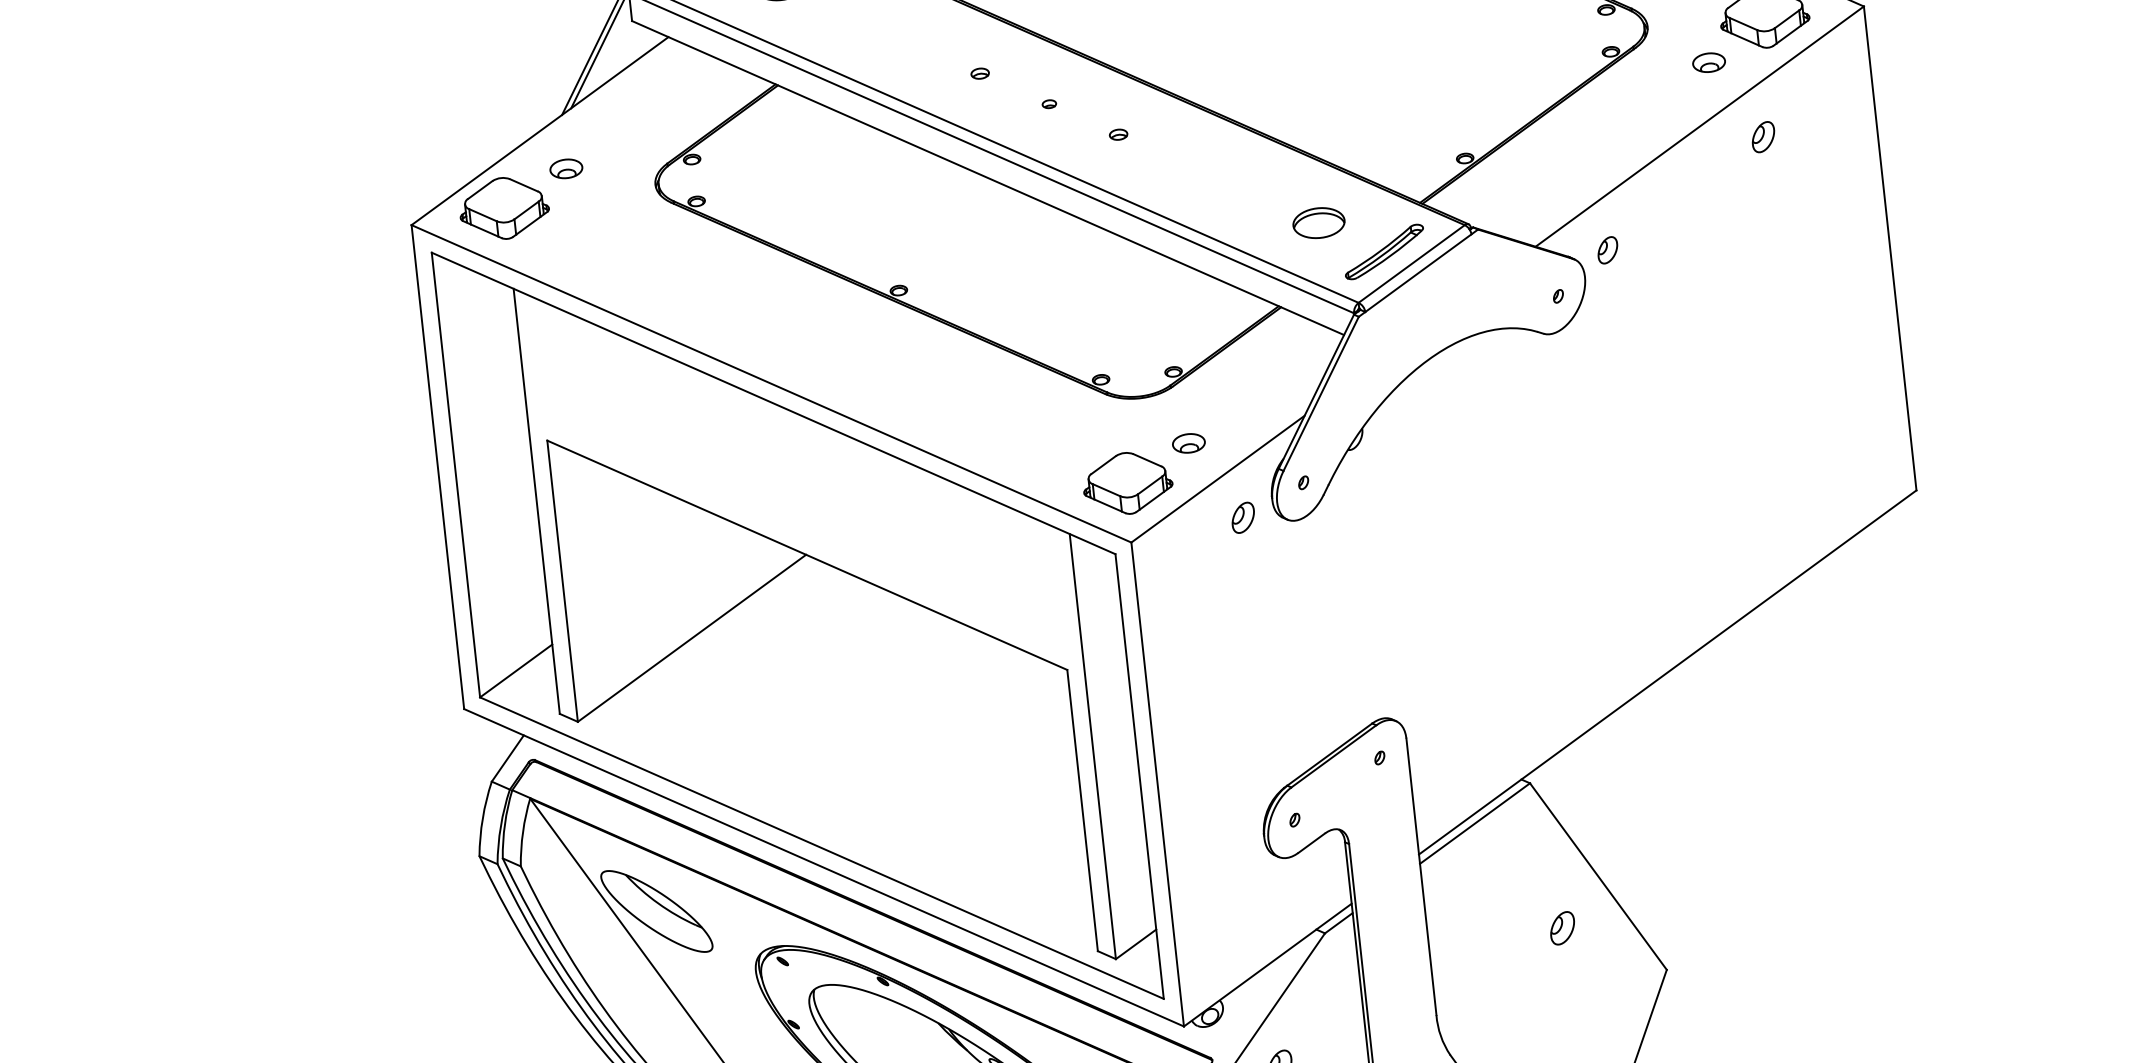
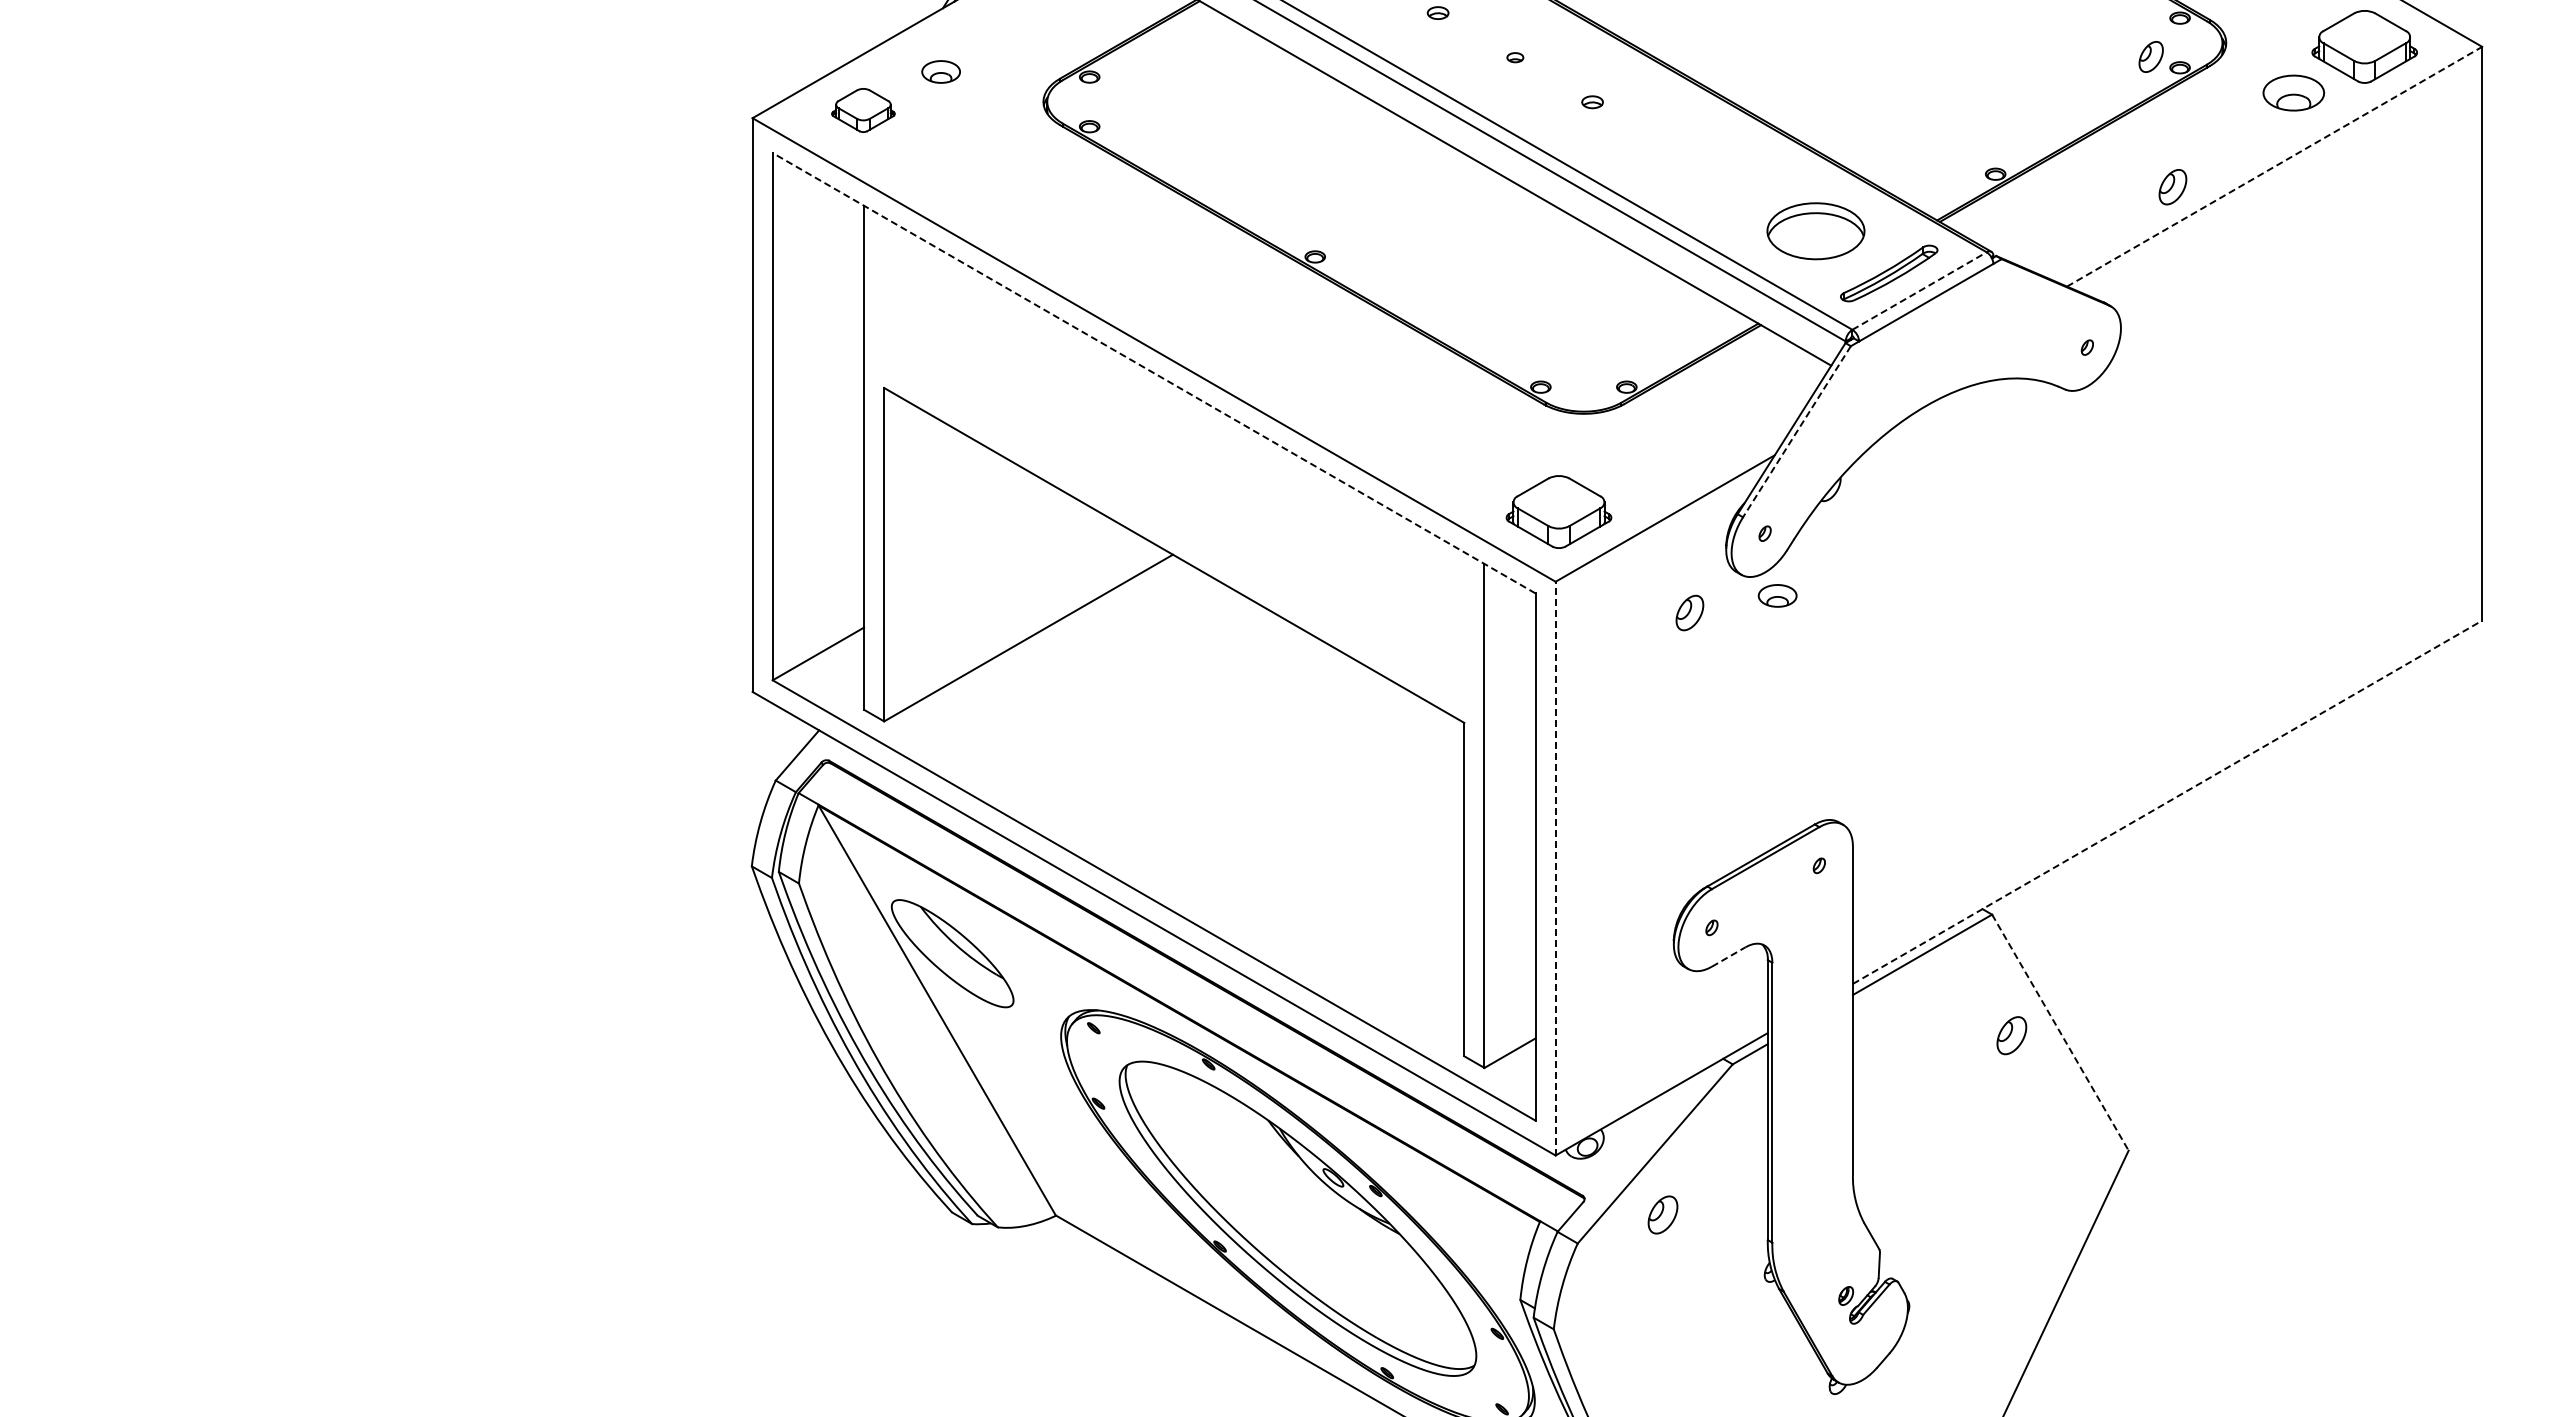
part: (1708, 62) -> (2293, 92), size x1.6
line: (1699, 126) -> (2274, 166), solid -> dashed
part: (1763, 137) -> (2172, 187), moved
part: (504, 208) -> (863, 110), size x0.6
part: (1319, 223) -> (1816, 231), size x1.6
part: (1607, 249) -> (2150, 56), moved
line: (1411, 264) -> (1919, 291), solid -> dashed
line: (1320, 394) -> (1796, 432), solid -> dashed
line: (773, 403) -> (1153, 373), solid -> dashed
part: (1188, 443) -> (1777, 595), moved
part: (1242, 517) -> (1689, 612), moved
line: (1668, 672) -> (2168, 802), solid -> dashed
line: (1157, 784) -> (1555, 868), solid -> dashed
line: (1312, 842) -> (1729, 956), solid -> dashed
line: (1598, 877) -> (2060, 1033), solid -> dashed
part: (1562, 928) -> (2011, 1035), moved

